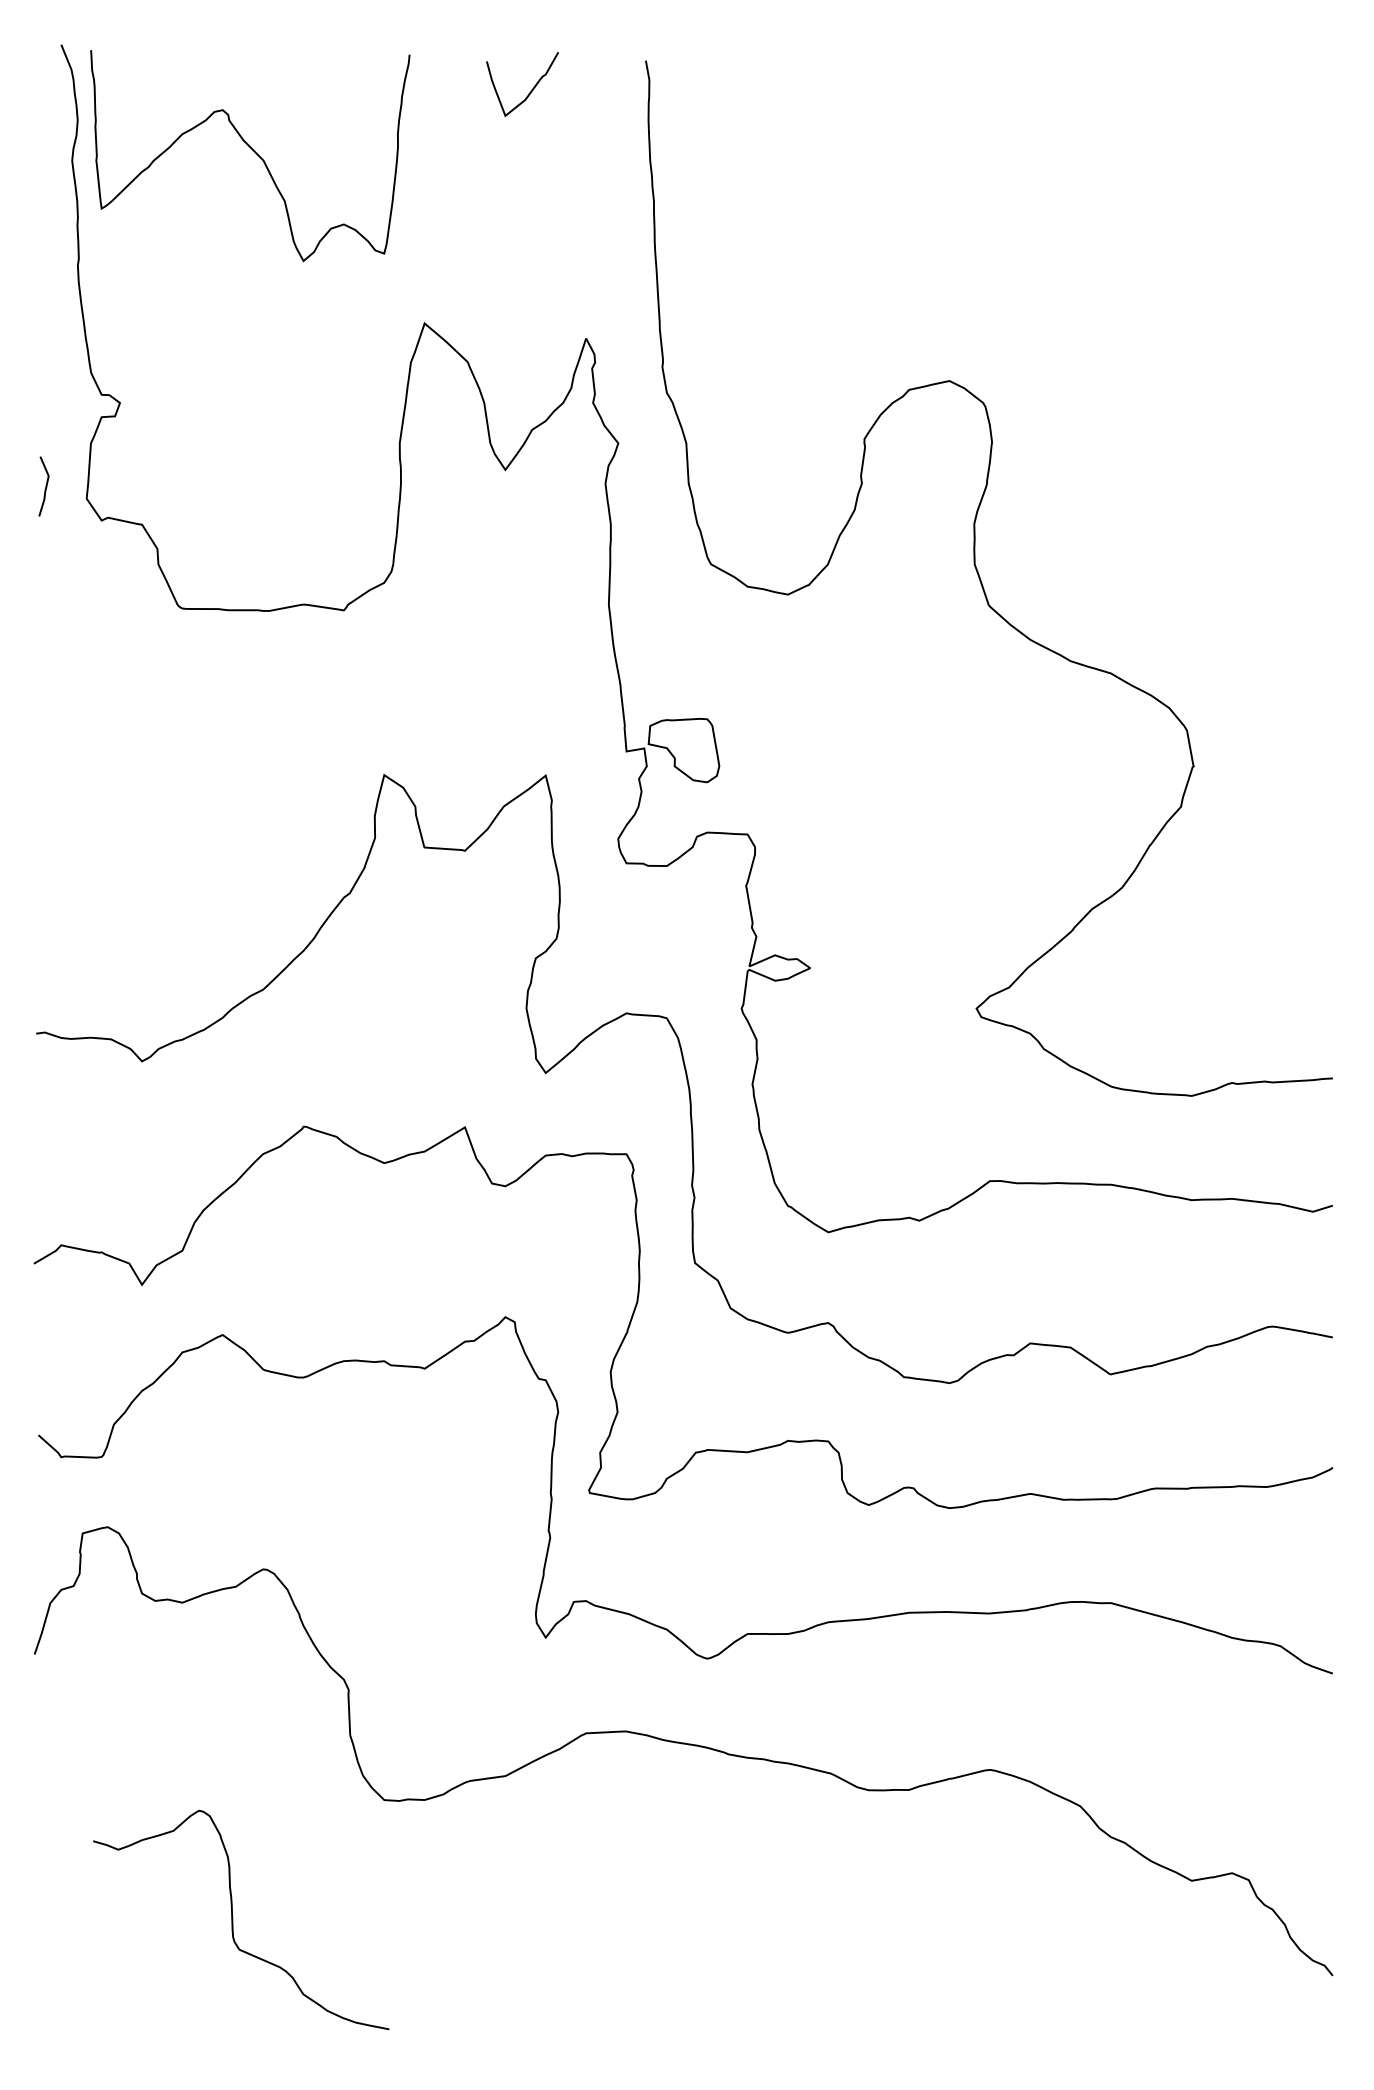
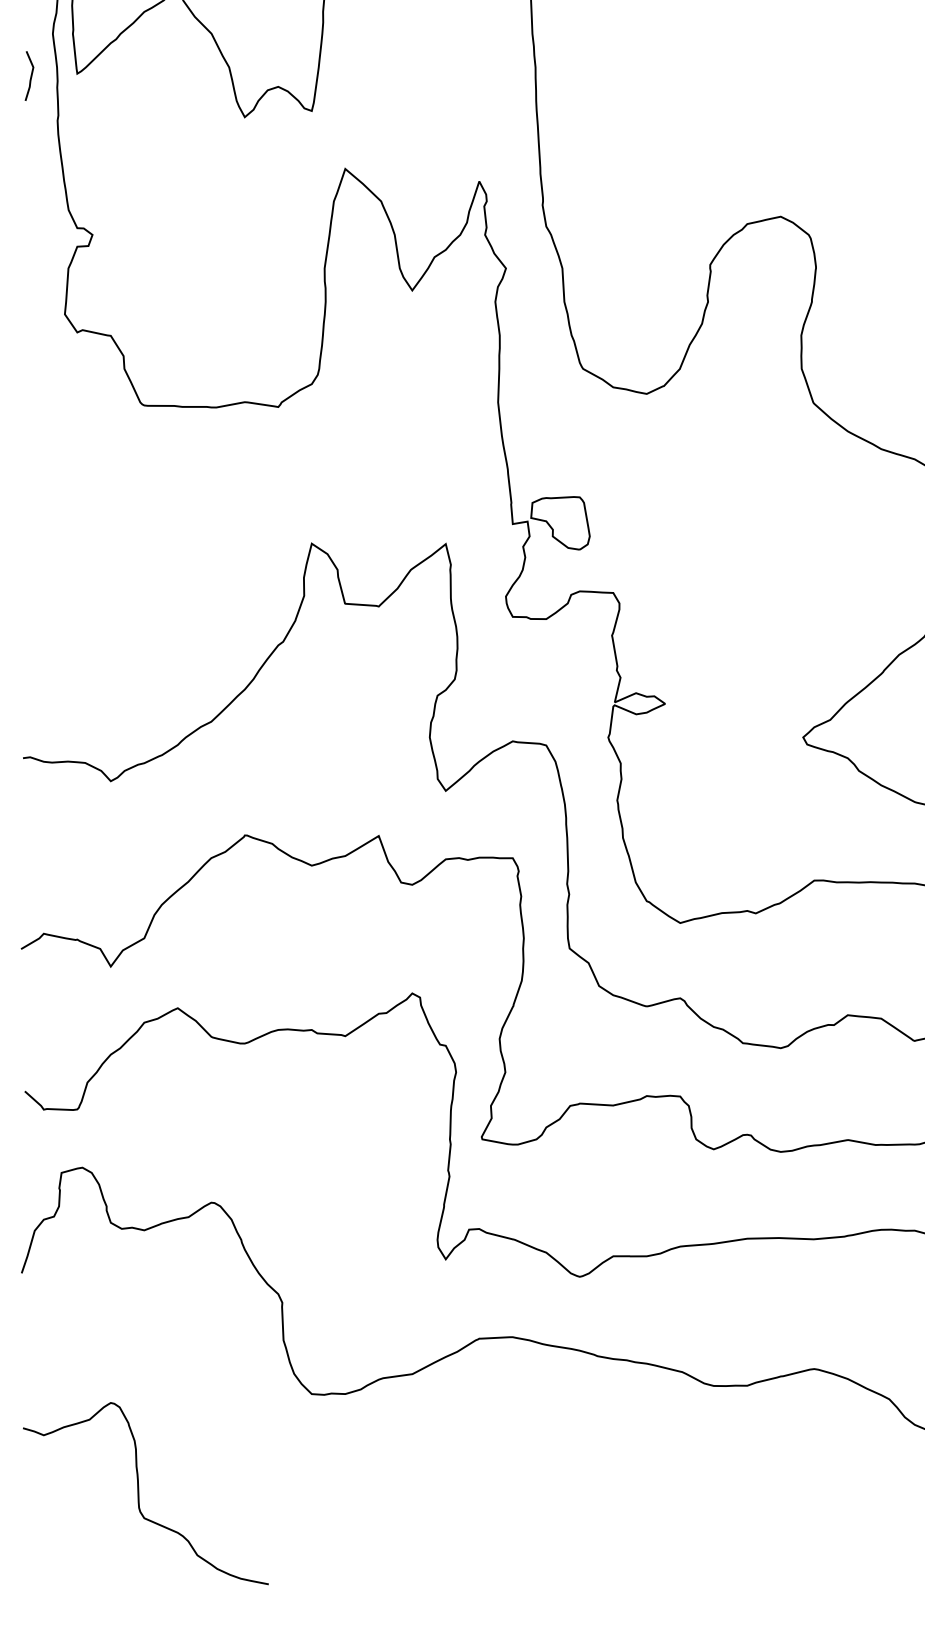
line: (45, 486) -> (30, 76), moved
curve: (233, 1919) -> (139, 1493), moved

